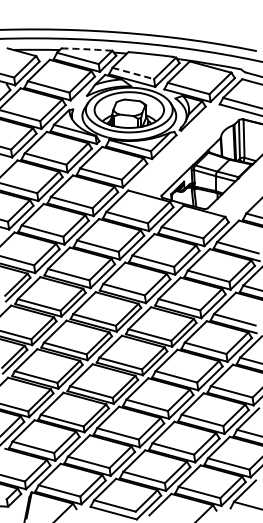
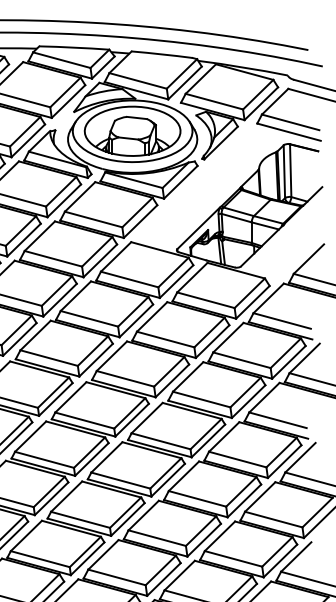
arc: (86, 49) -> (73, 47), dashed -> solid
line: (133, 73) -> (138, 80), dashed -> solid

